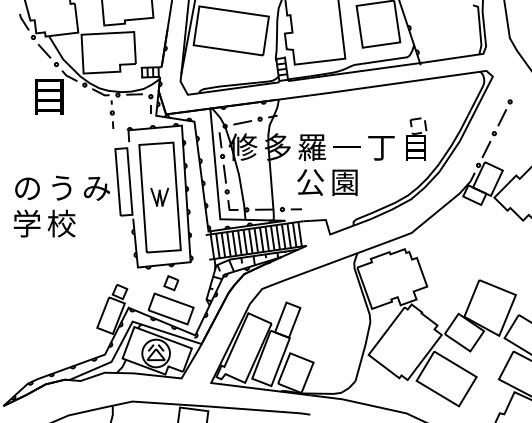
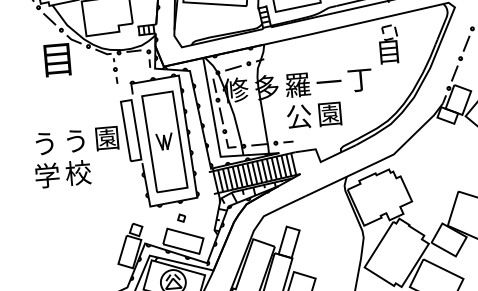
part: (416, 138) -> (388, 43), moved
text: (27, 187) -> (44, 143), の -> う
text: (97, 188) -> (107, 138), み -> 園
part: (171, 283) -> (181, 218), size x0.6

